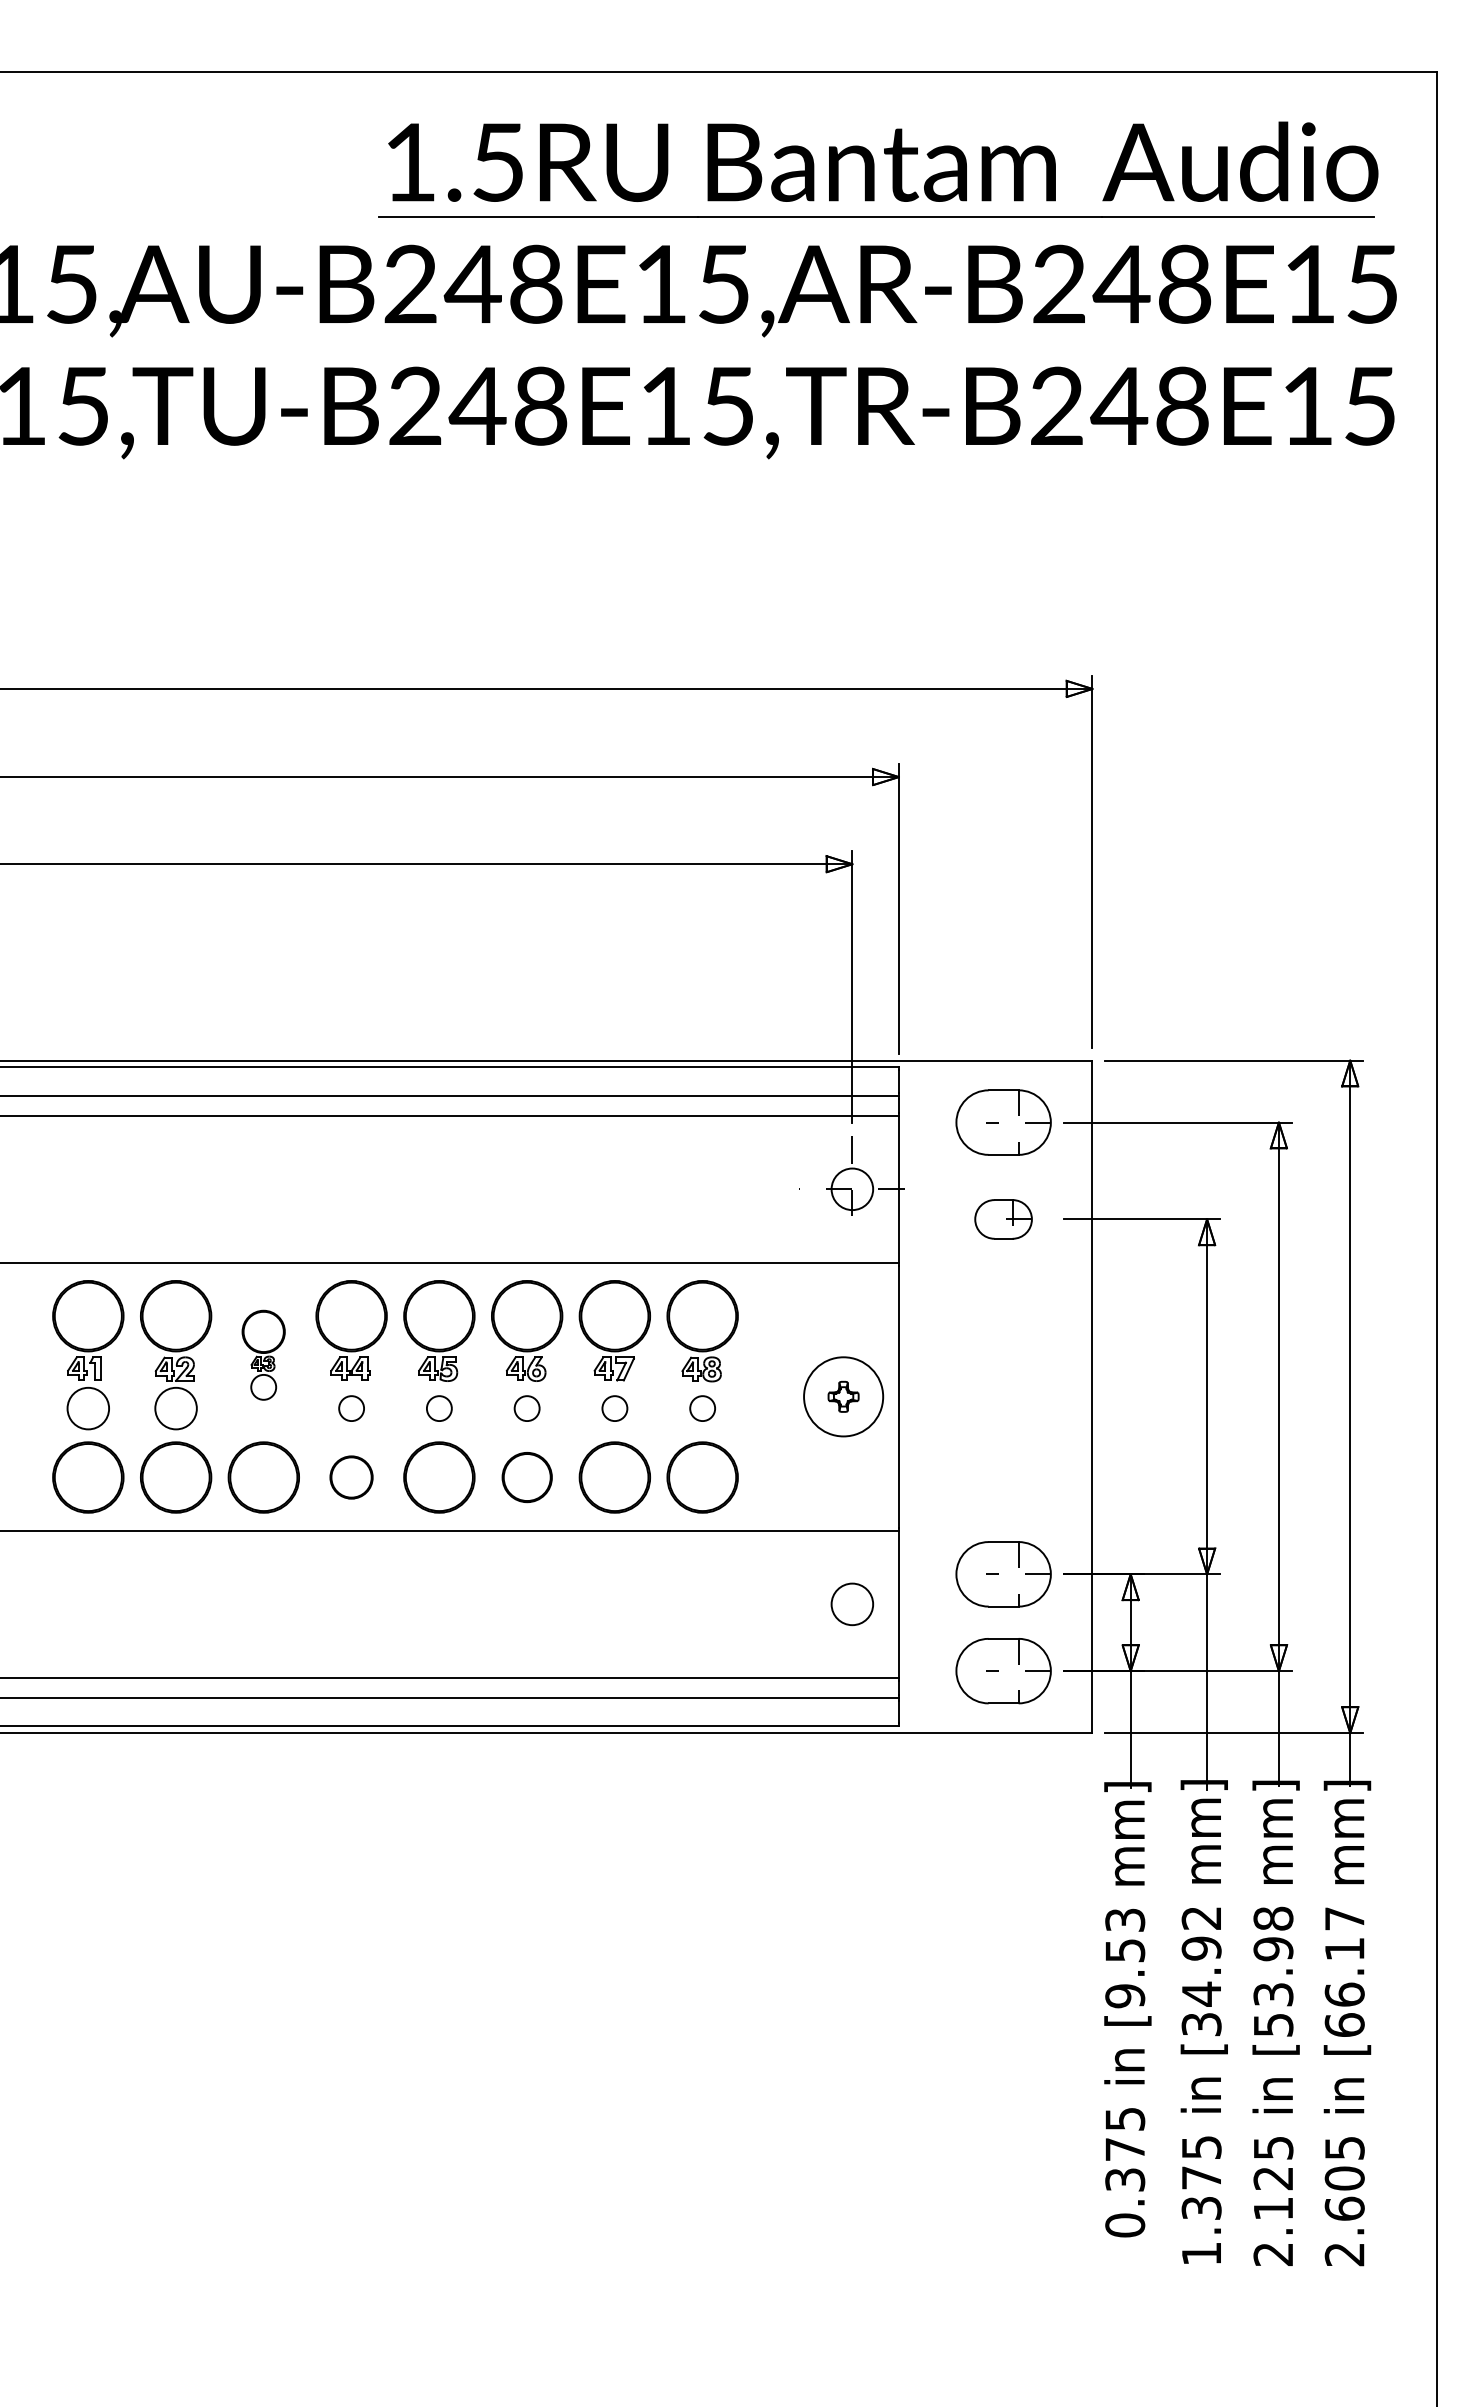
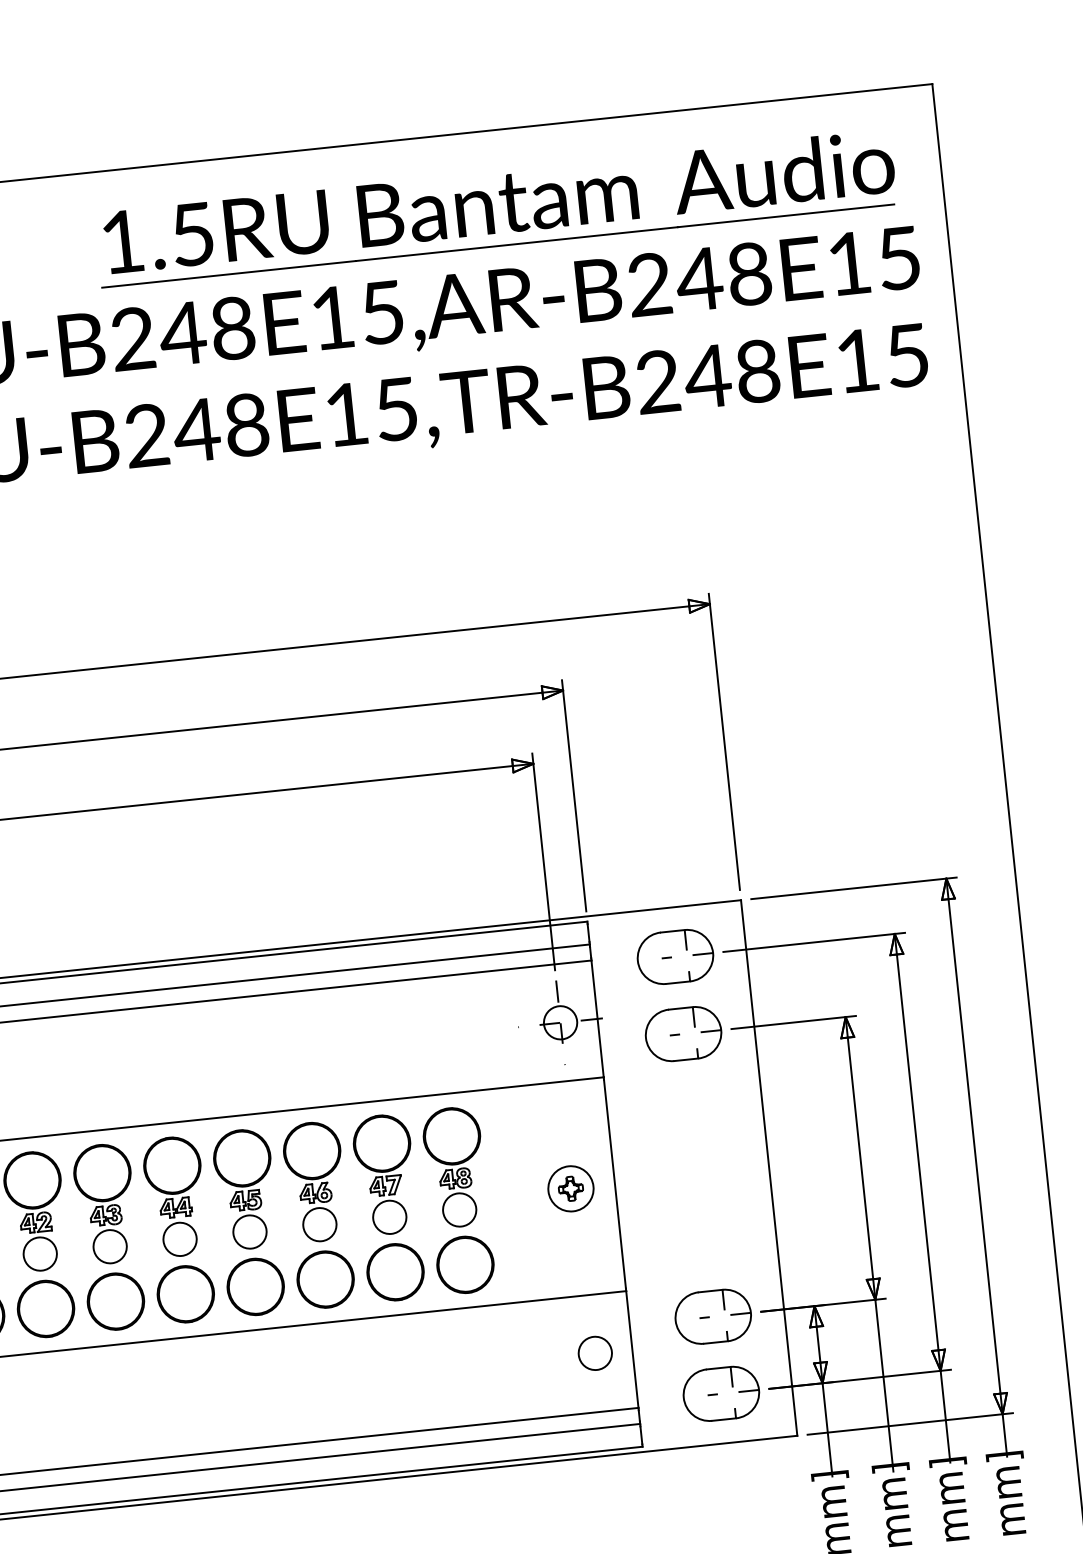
part: (1003, 1219) -> (683, 1034), size x1.67
part: (263, 1355) -> (105, 1204), size x1.67
circle: (843, 1396) -> (570, 1188), size x0.71
circle: (351, 1408) -> (179, 1239), size x1.67
circle: (439, 1408) -> (250, 1231), size x1.67
circle: (526, 1408) -> (319, 1224), size x1.67
circle: (614, 1408) -> (389, 1217), size x1.67
circle: (702, 1408) -> (459, 1209), size x1.67
part: (351, 1477) -> (185, 1294), size x1.67
part: (527, 1477) -> (325, 1279), size x1.43

